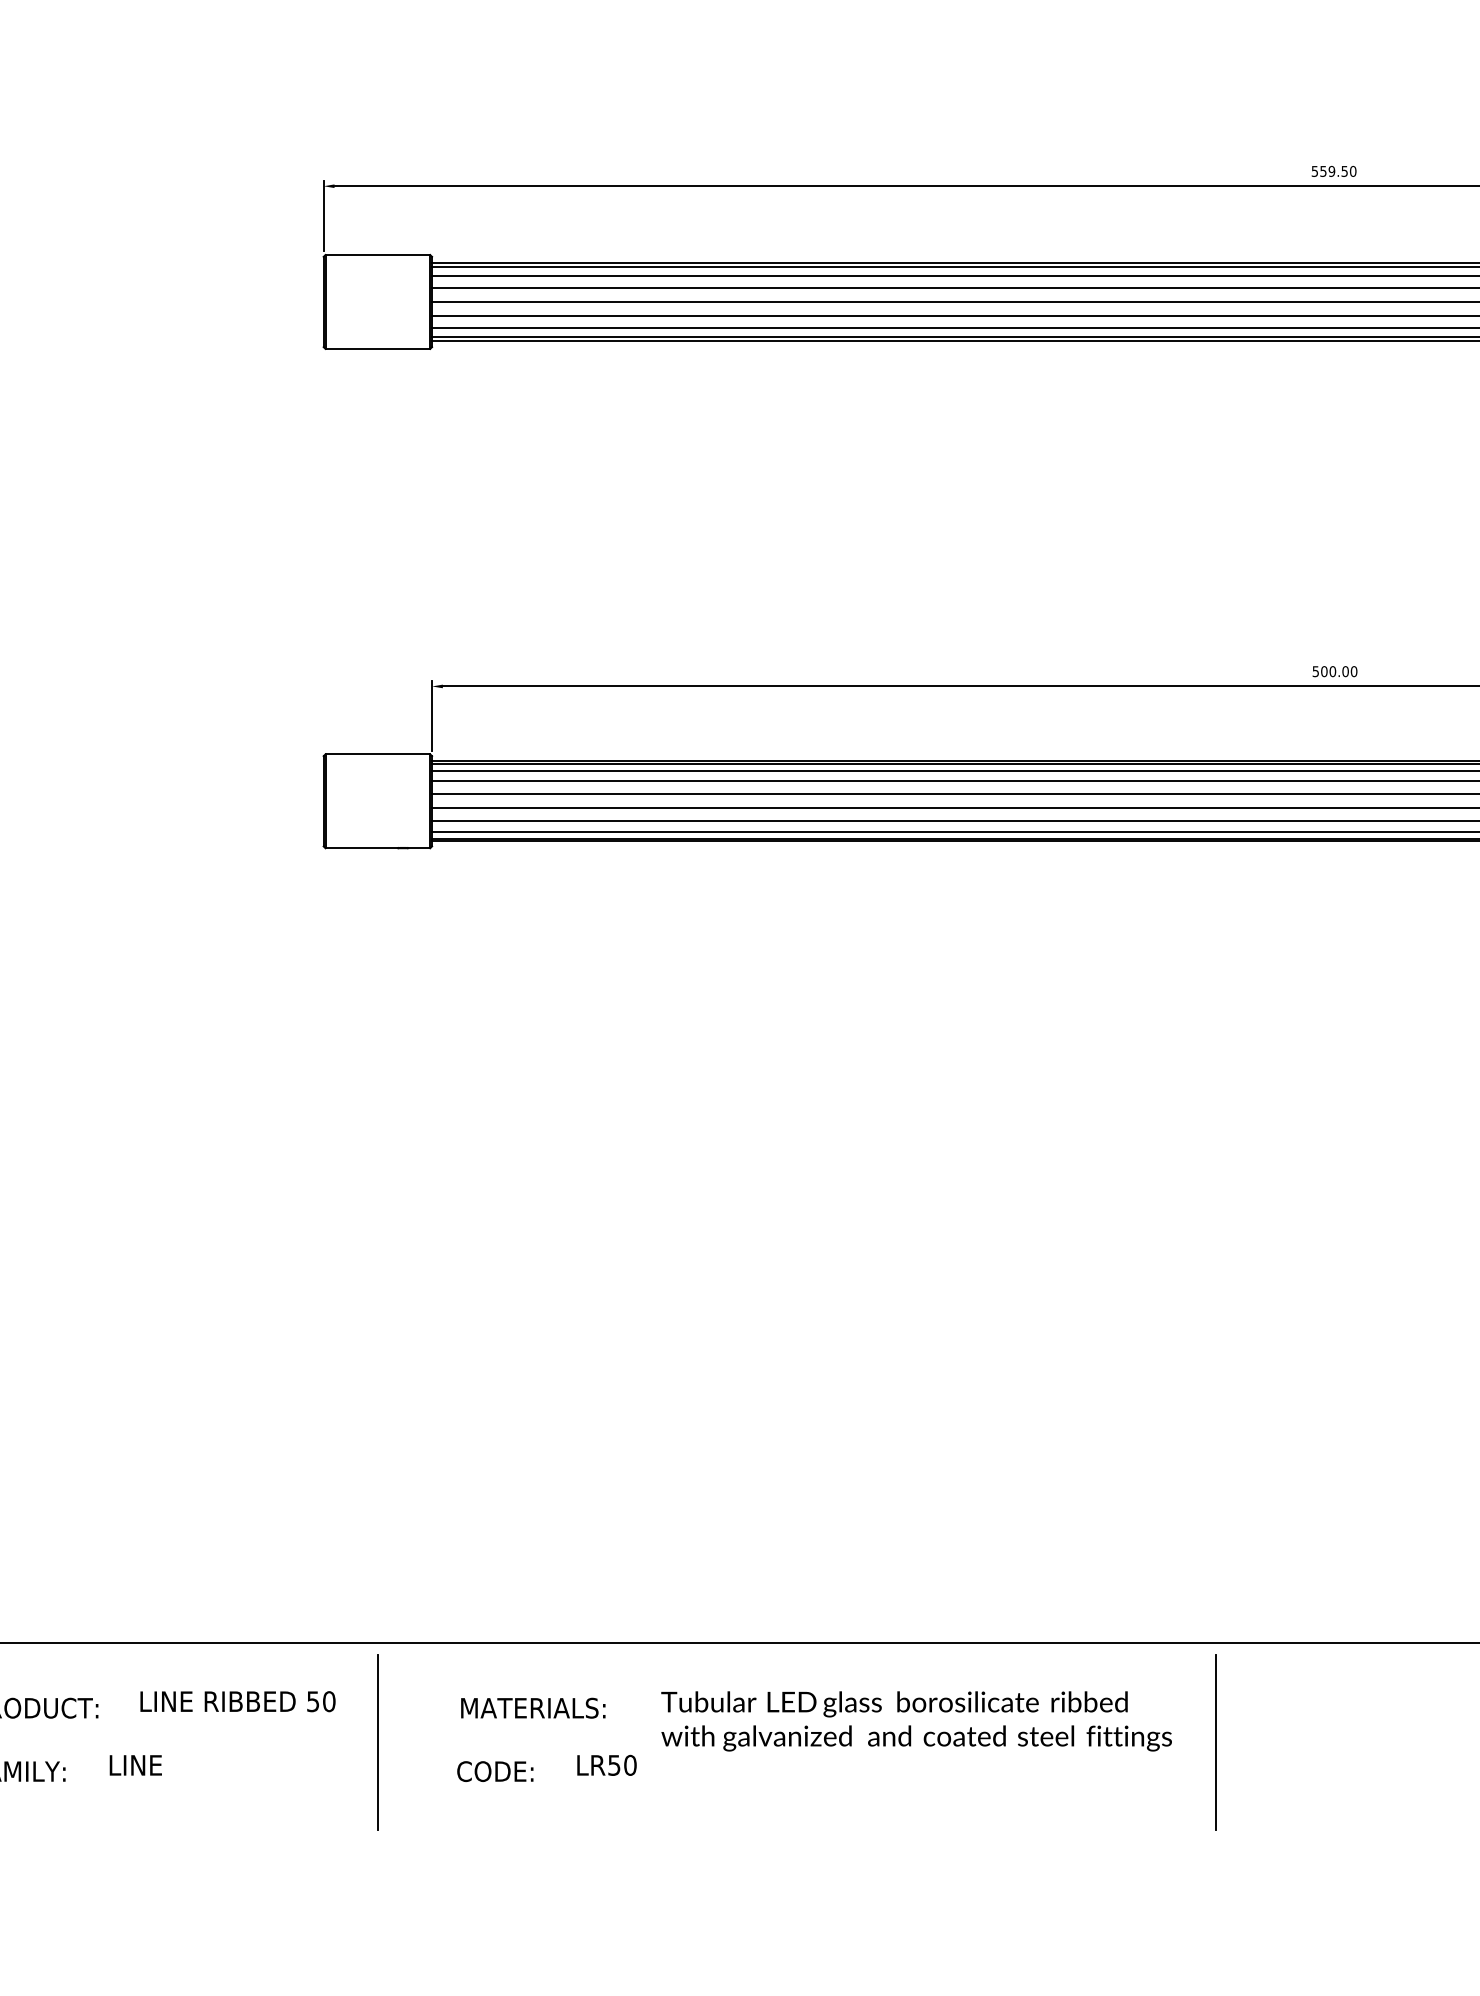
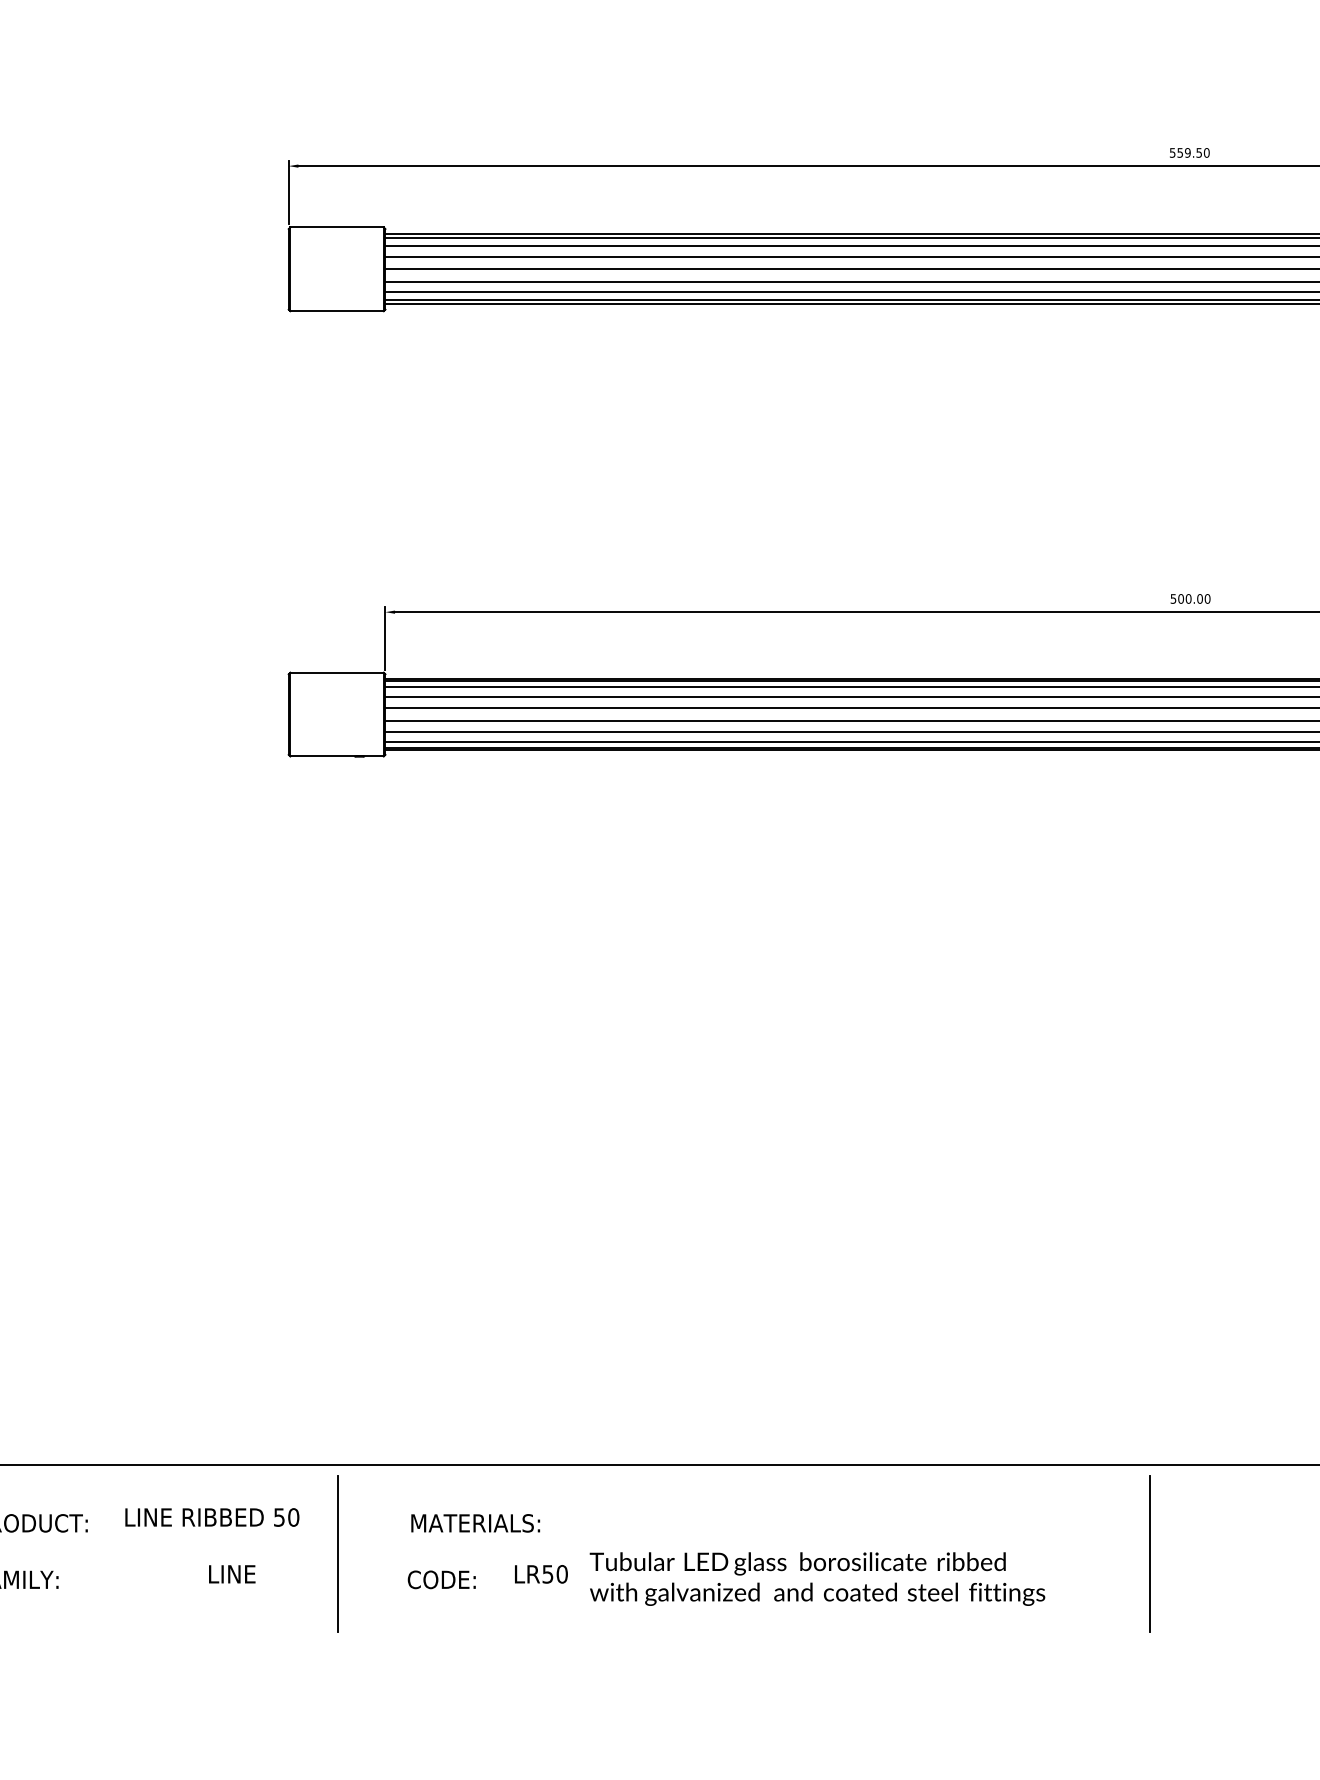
text: (916, 1720) -> (817, 1578), moved
line: (1216, 1742) -> (1149, 1553), moved
text: (136, 1765) -> (232, 1574), moved

